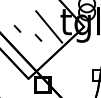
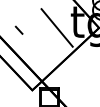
line: (38, 37) -> (44, 40), removed

